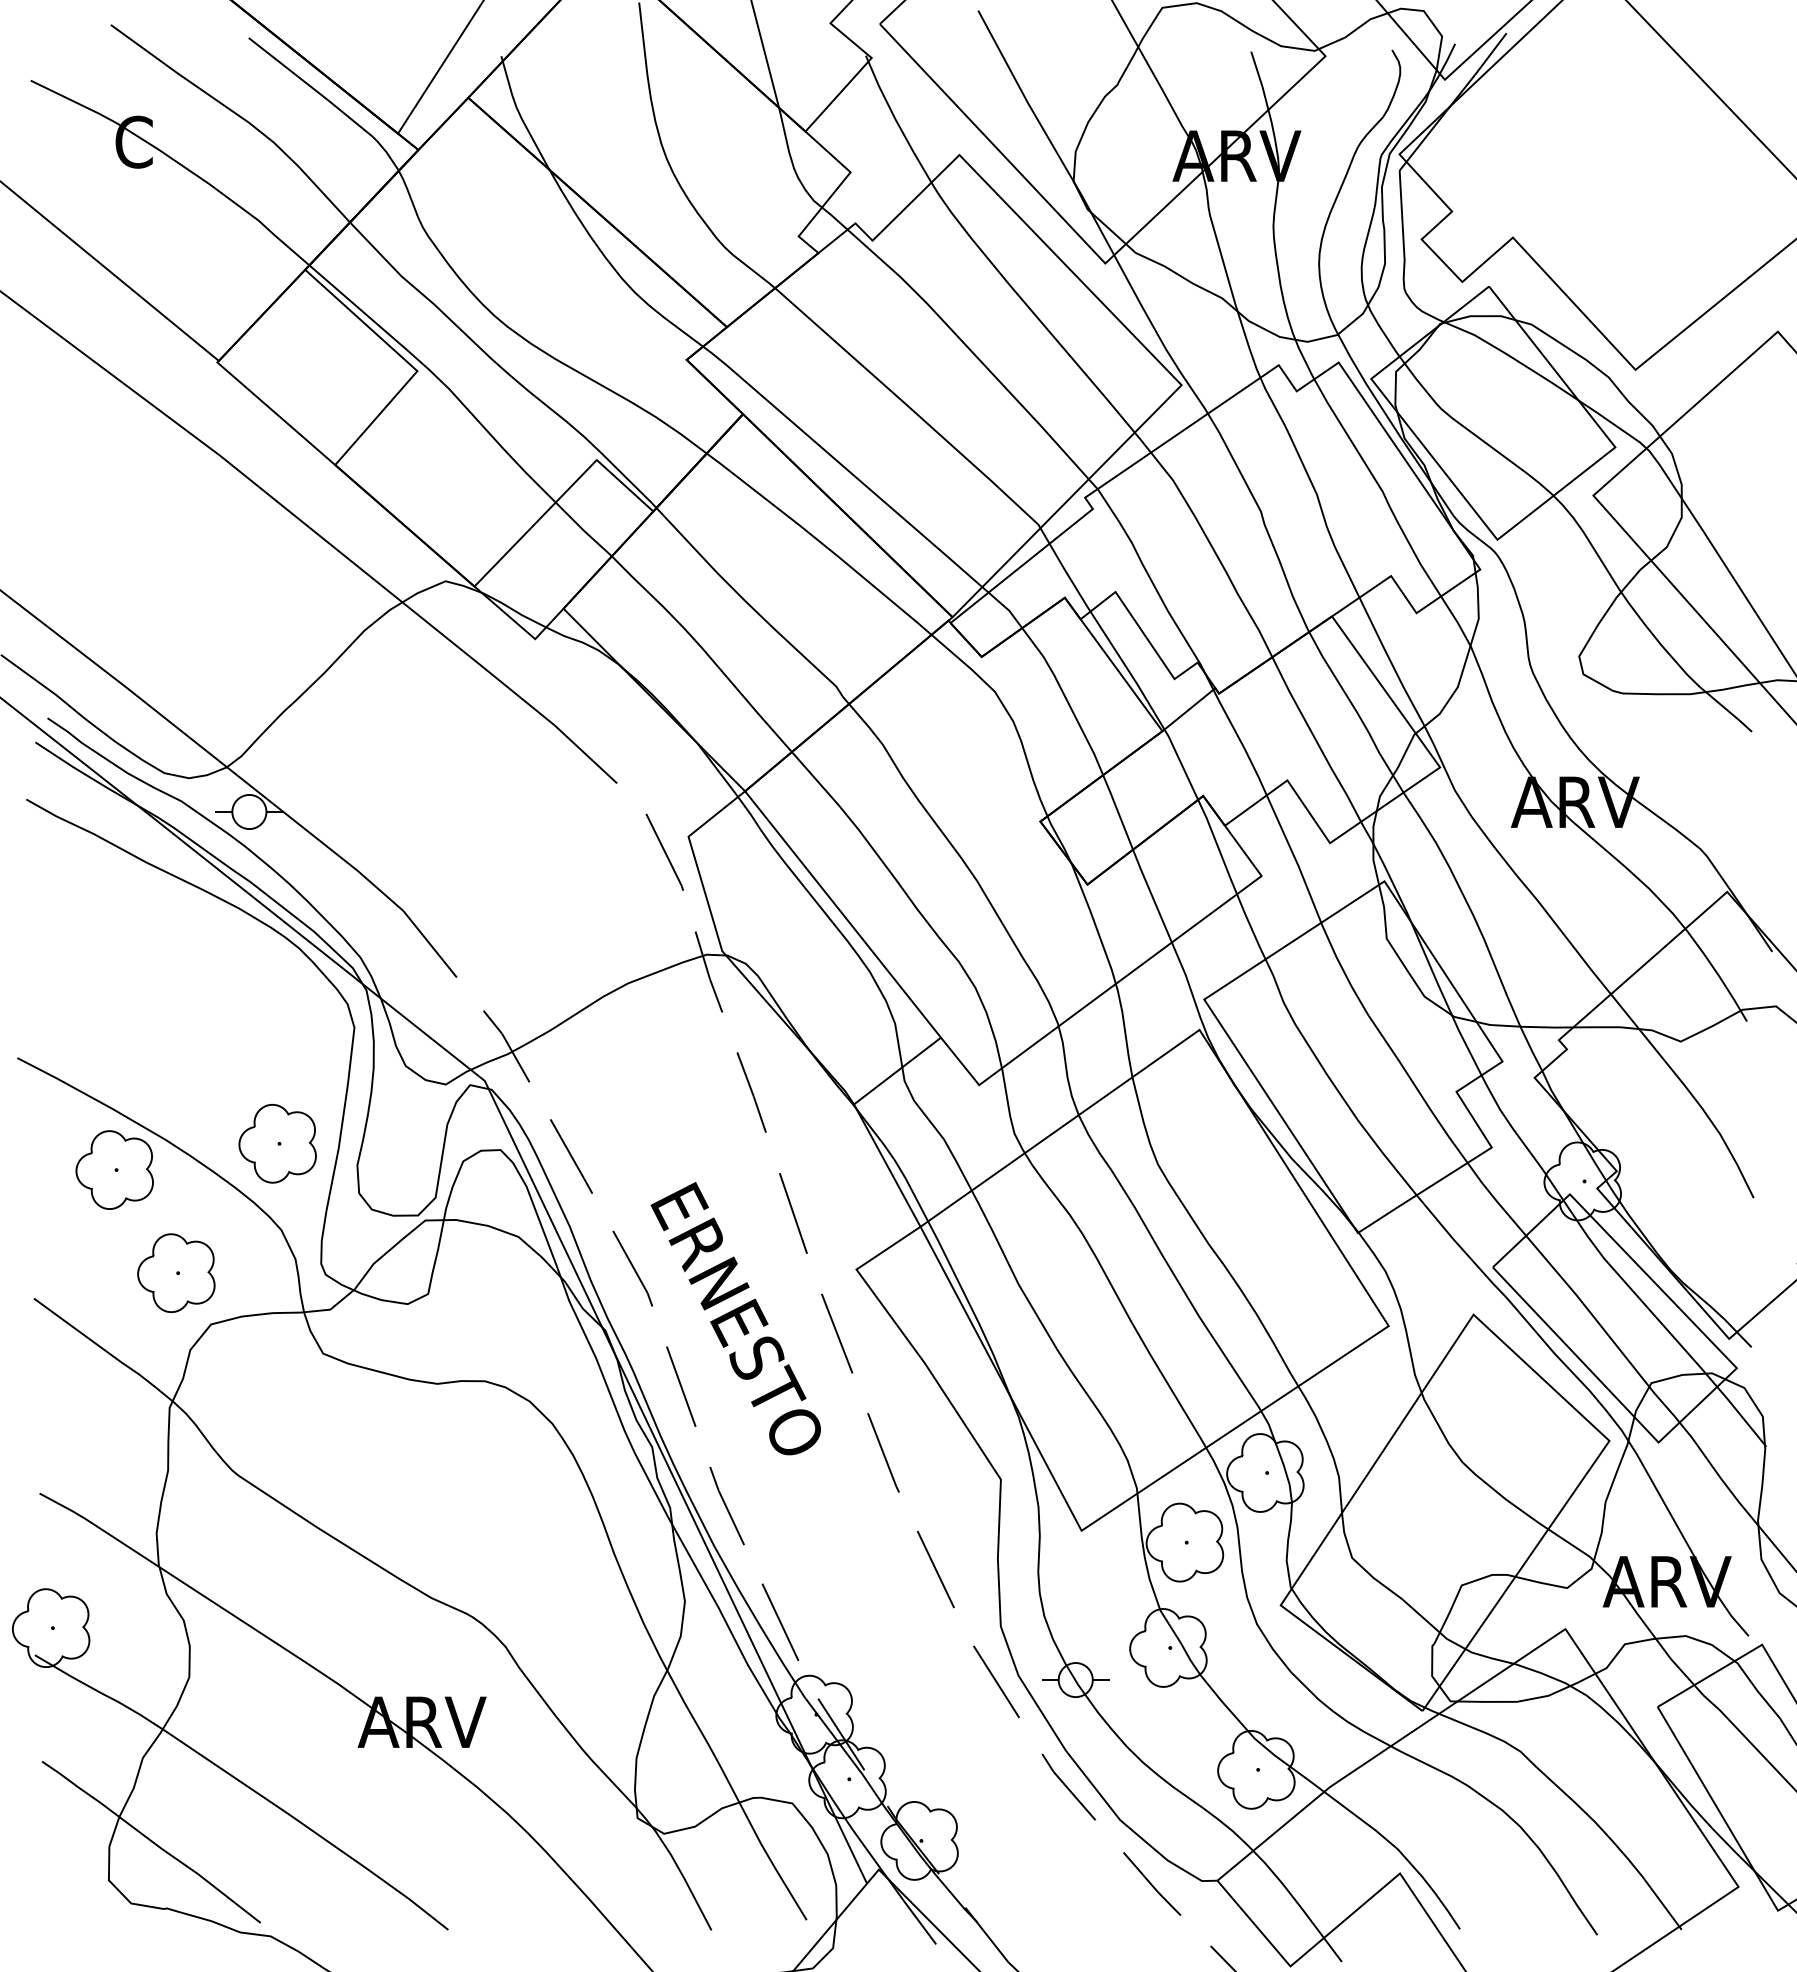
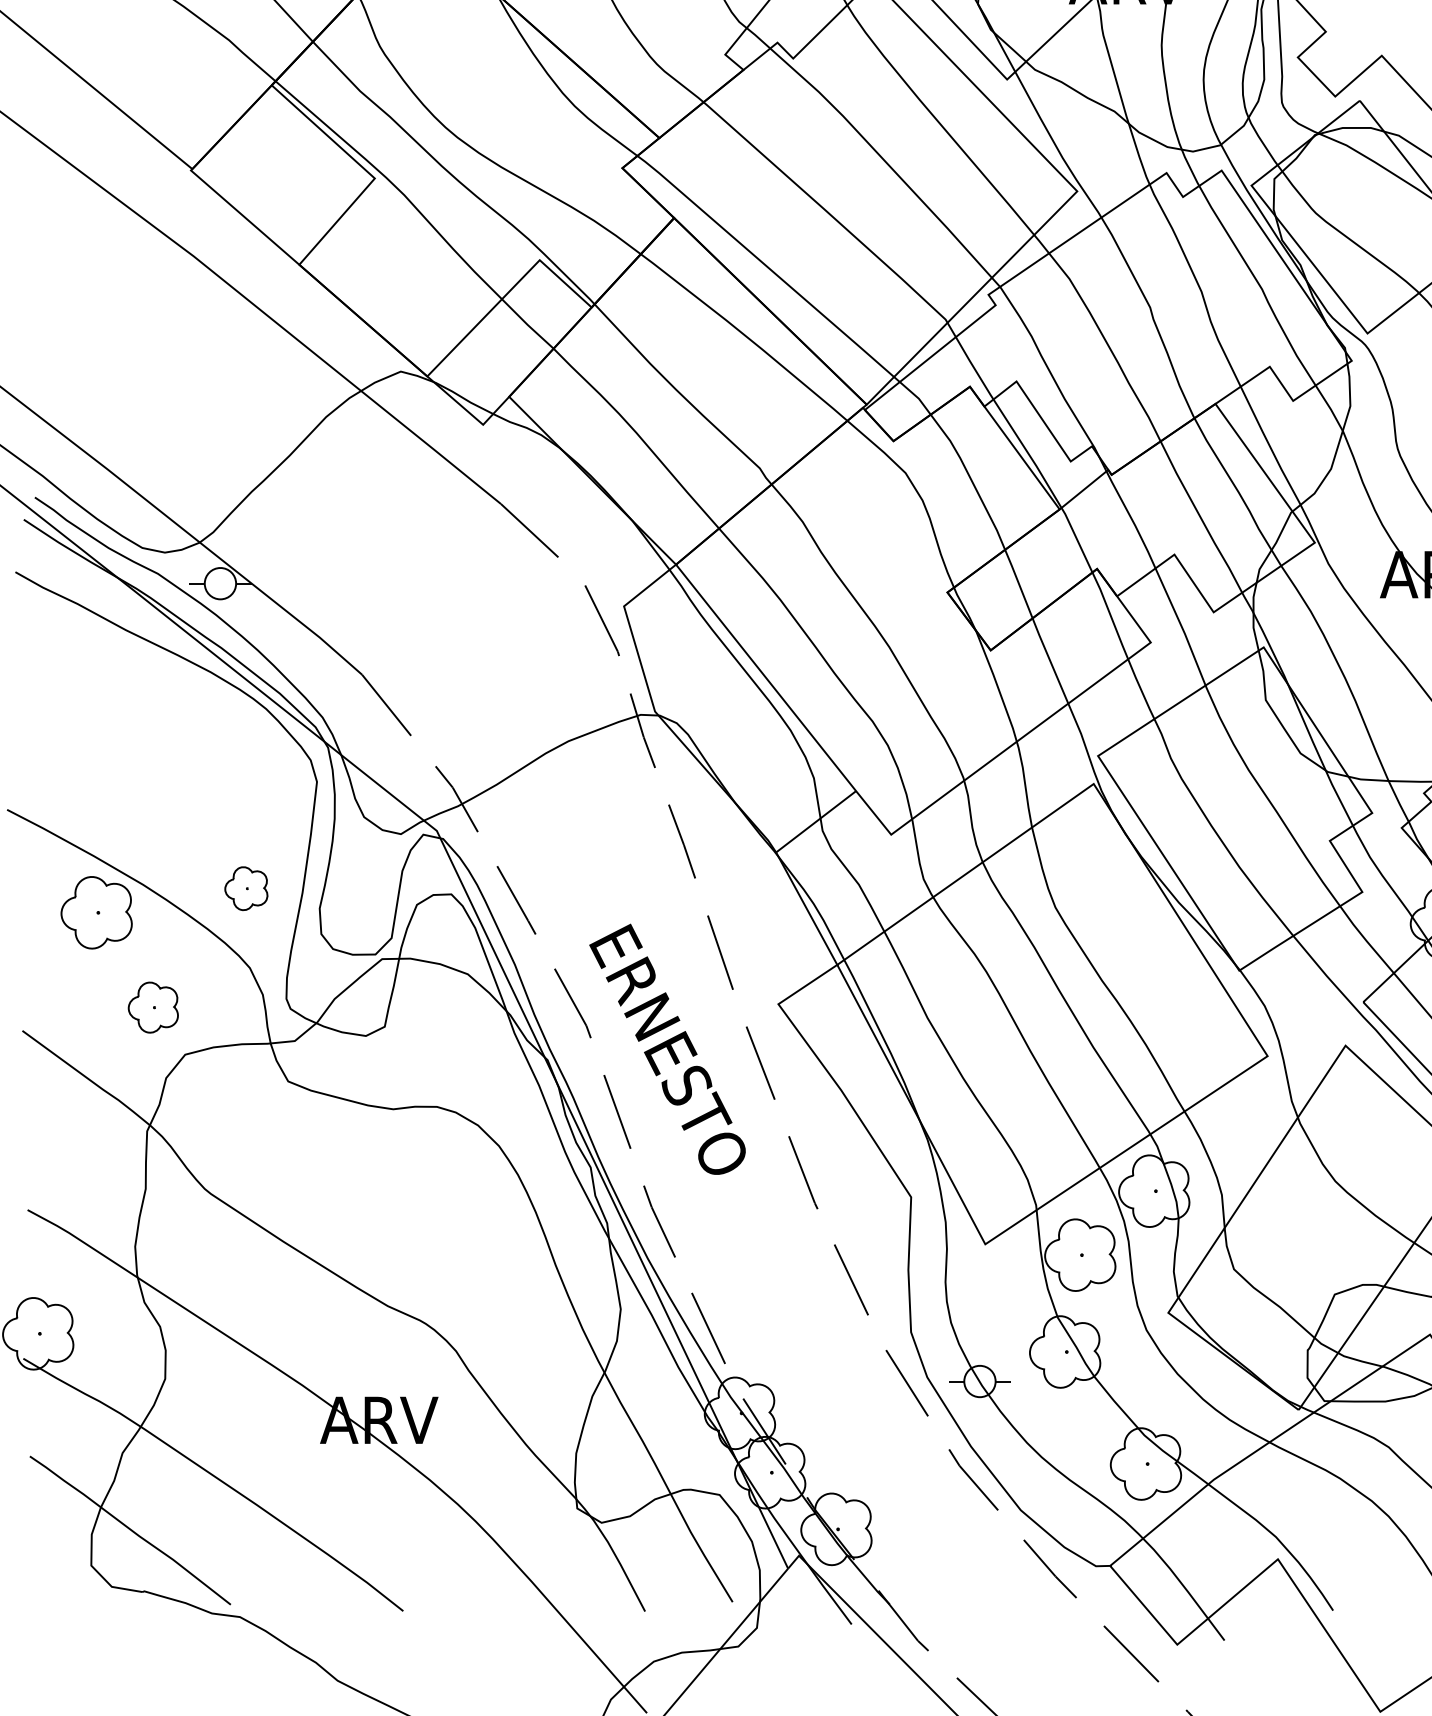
part: (277, 1143) -> (246, 888), size x0.6
part: (176, 1273) -> (153, 1007), size x0.7

